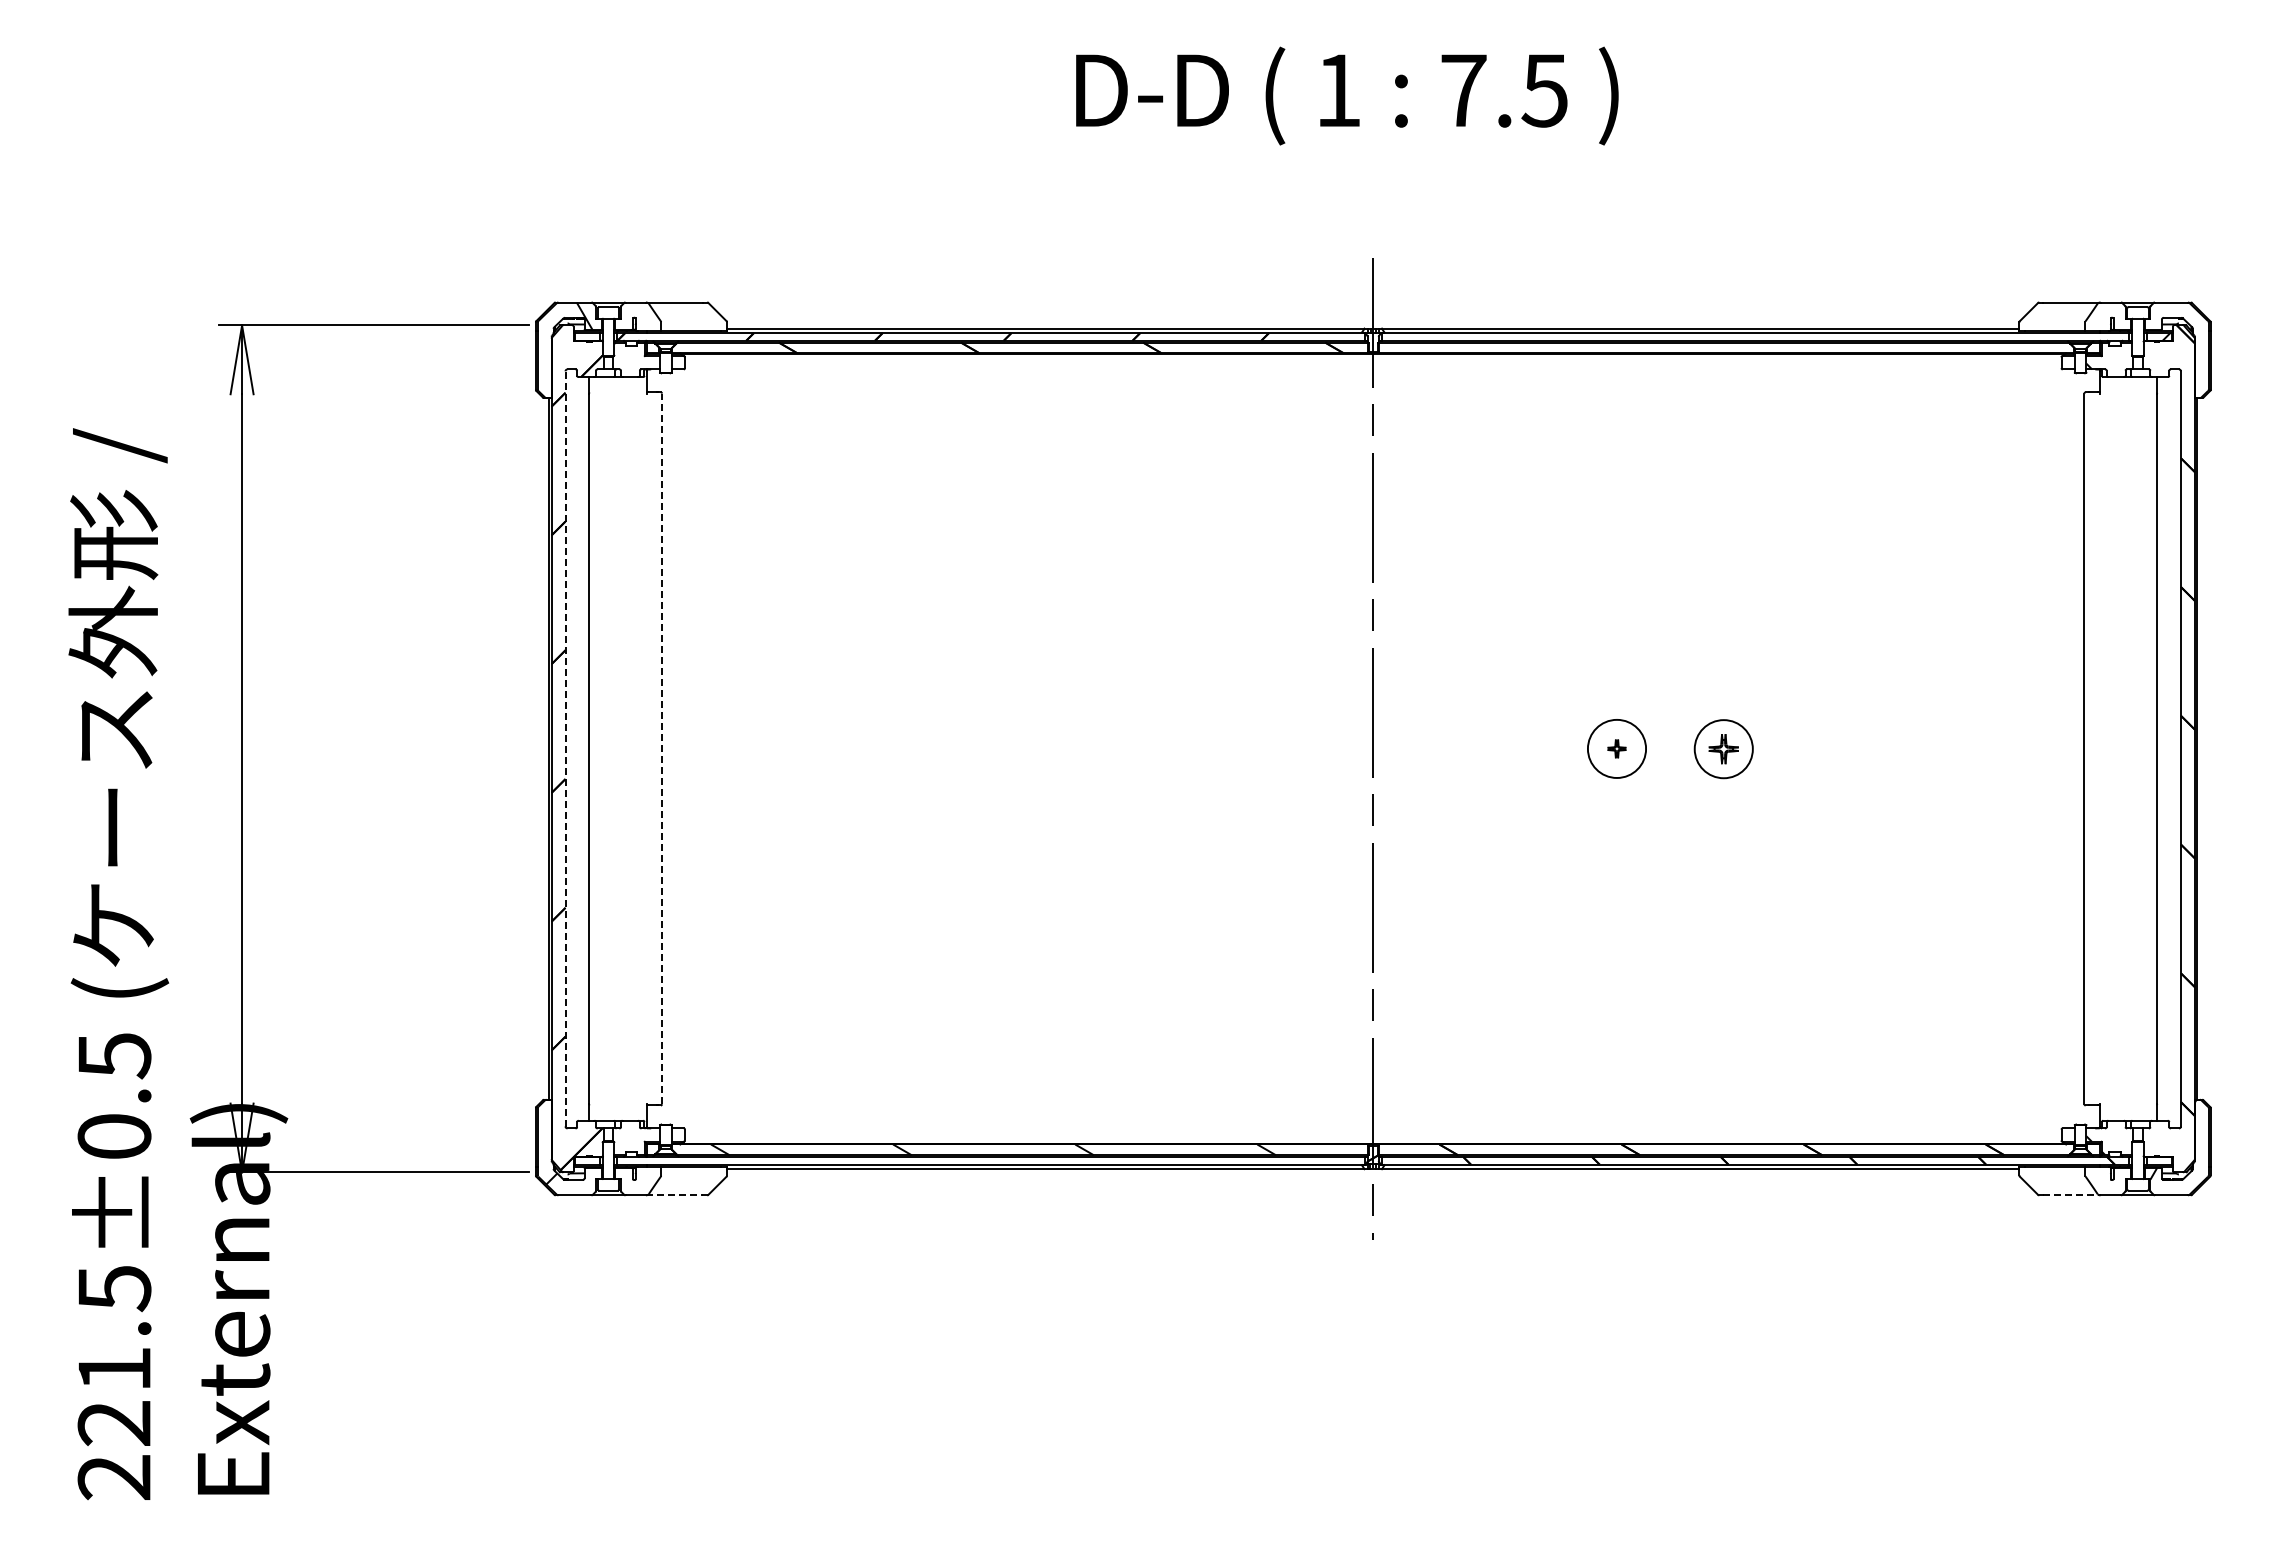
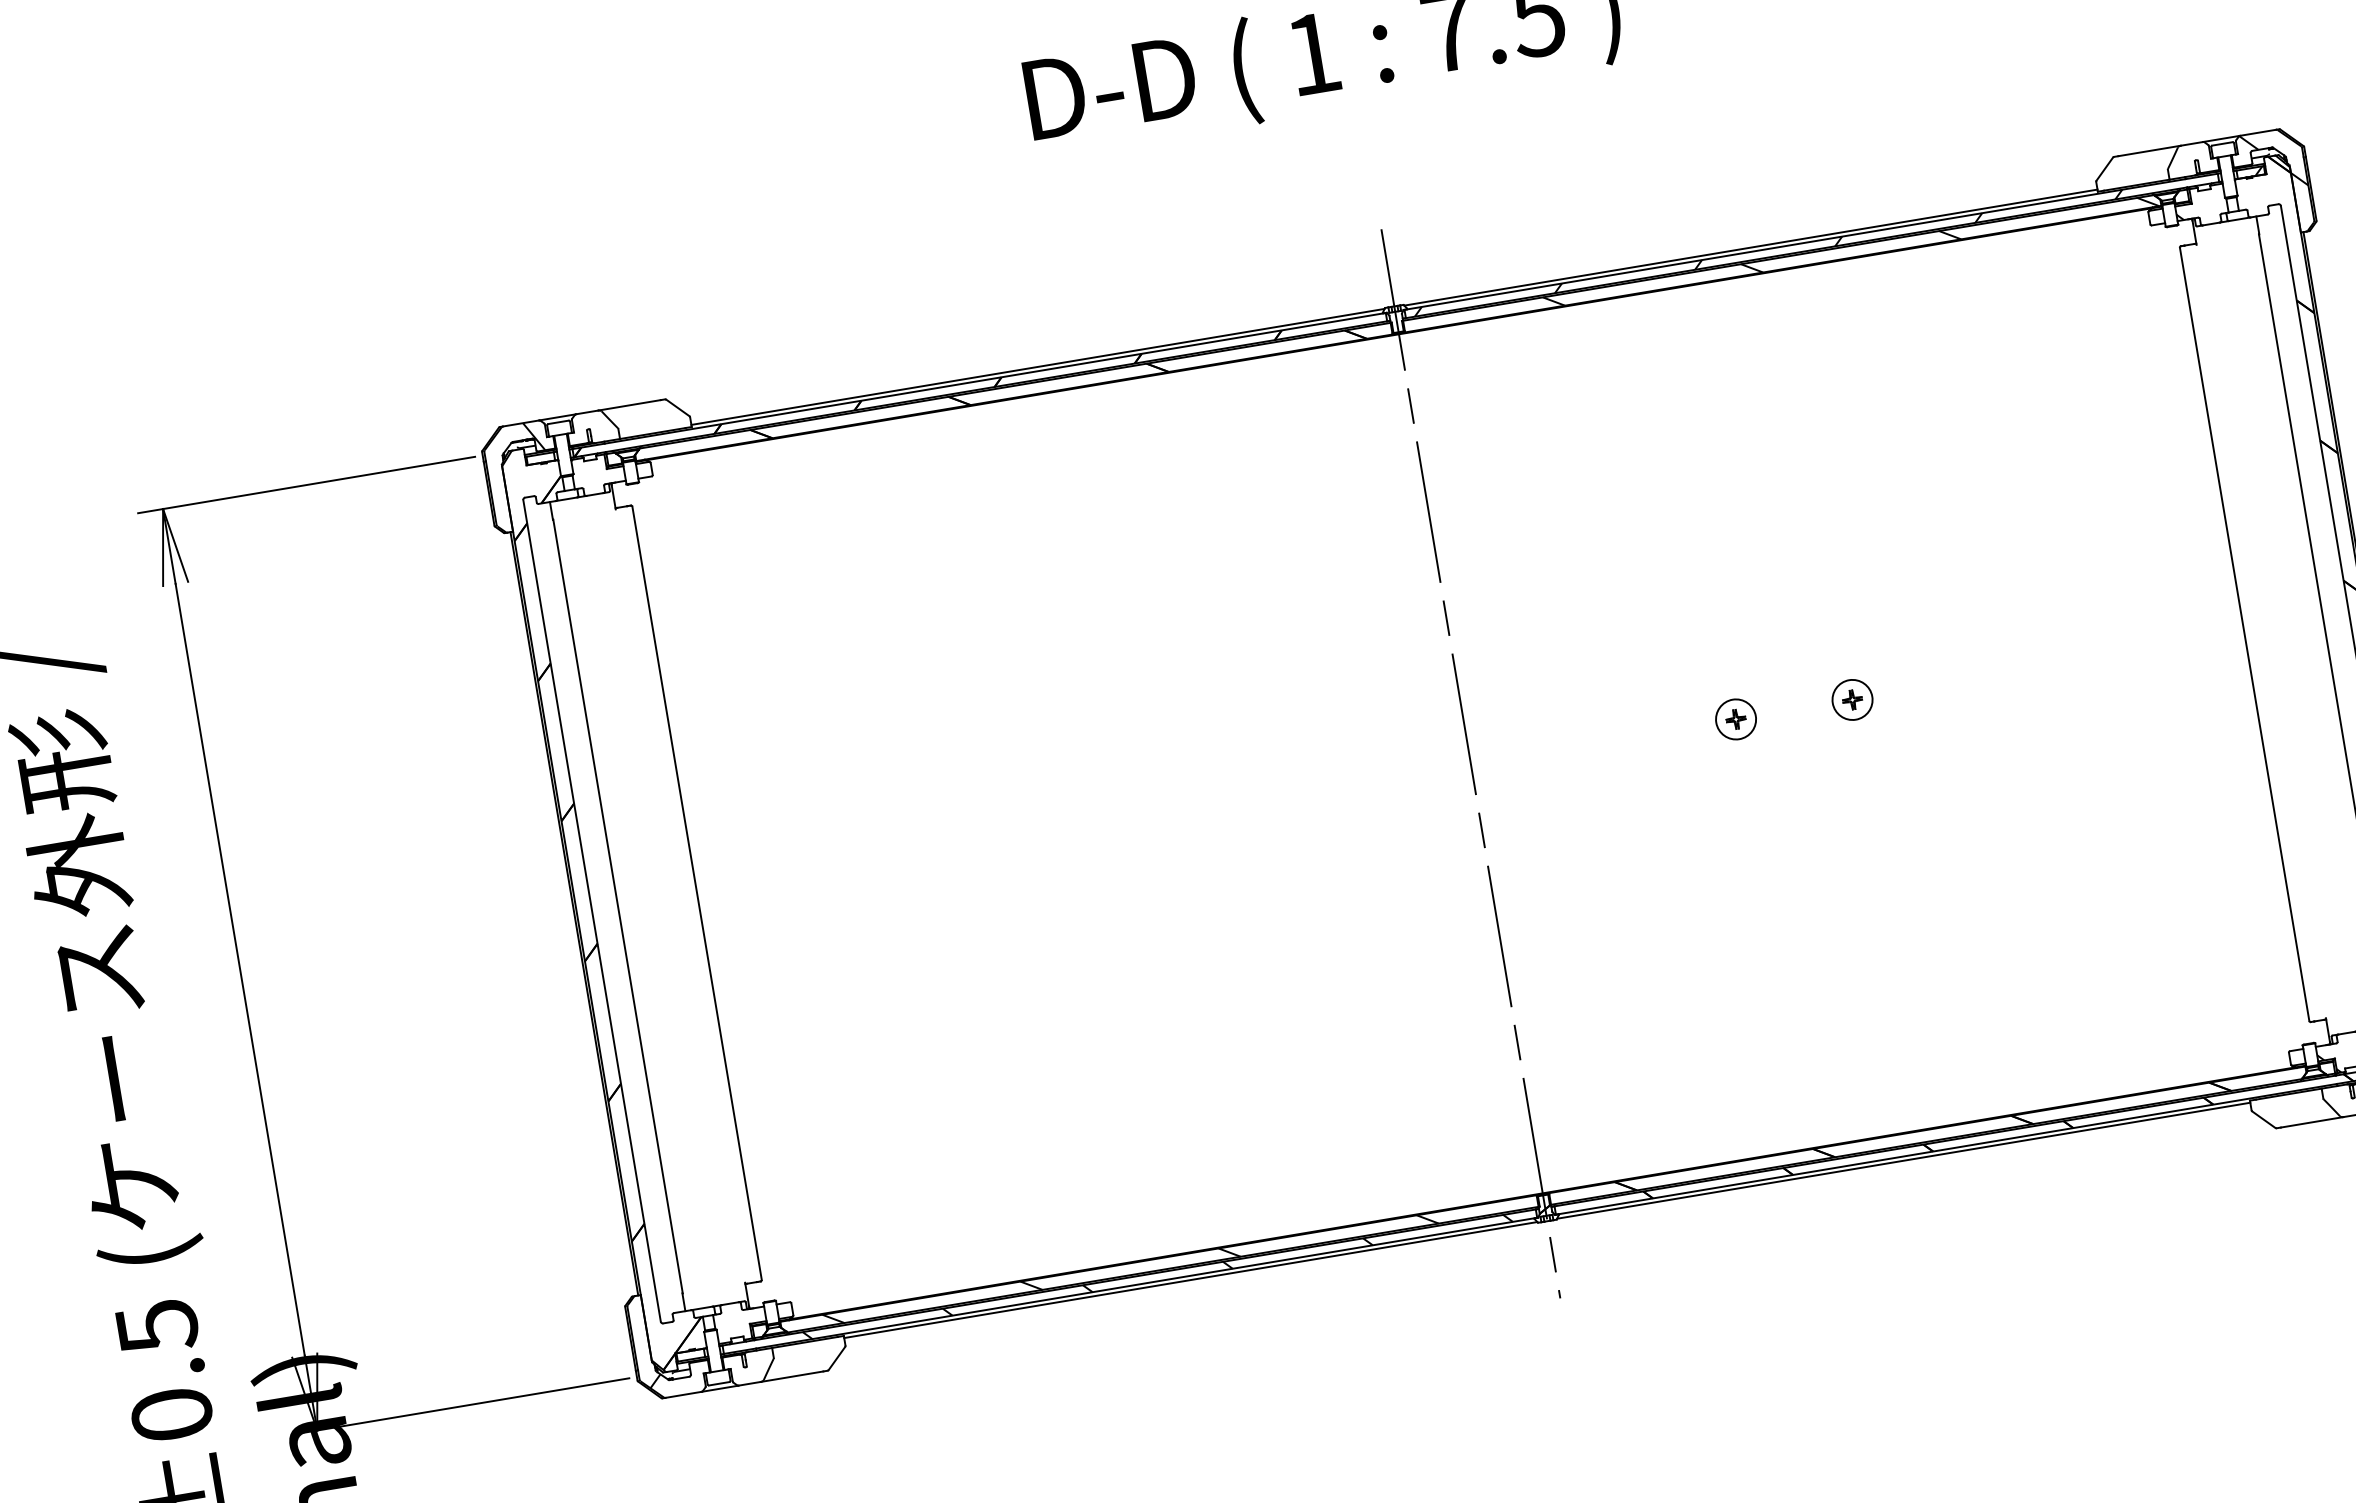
hatch: (2181, 329) -> (2273, 160), added
hatch: (1715, 336) -> (1768, 252), added
hatch: (1789, 347) -> (1850, 251), added
line: (565, 748) -> (591, 910), dashed -> solid
line: (662, 748) -> (697, 892), dashed -> solid
circle: (1616, 748) -> (1735, 719), size x0.62
part: (1724, 748) -> (1852, 699), size x0.62
hatch: (1016, 1160) -> (1157, 1276), added
line: (674, 1195) -> (791, 1376), dashed -> solid
line: (2071, 1195) -> (2311, 1122), dashed -> solid

